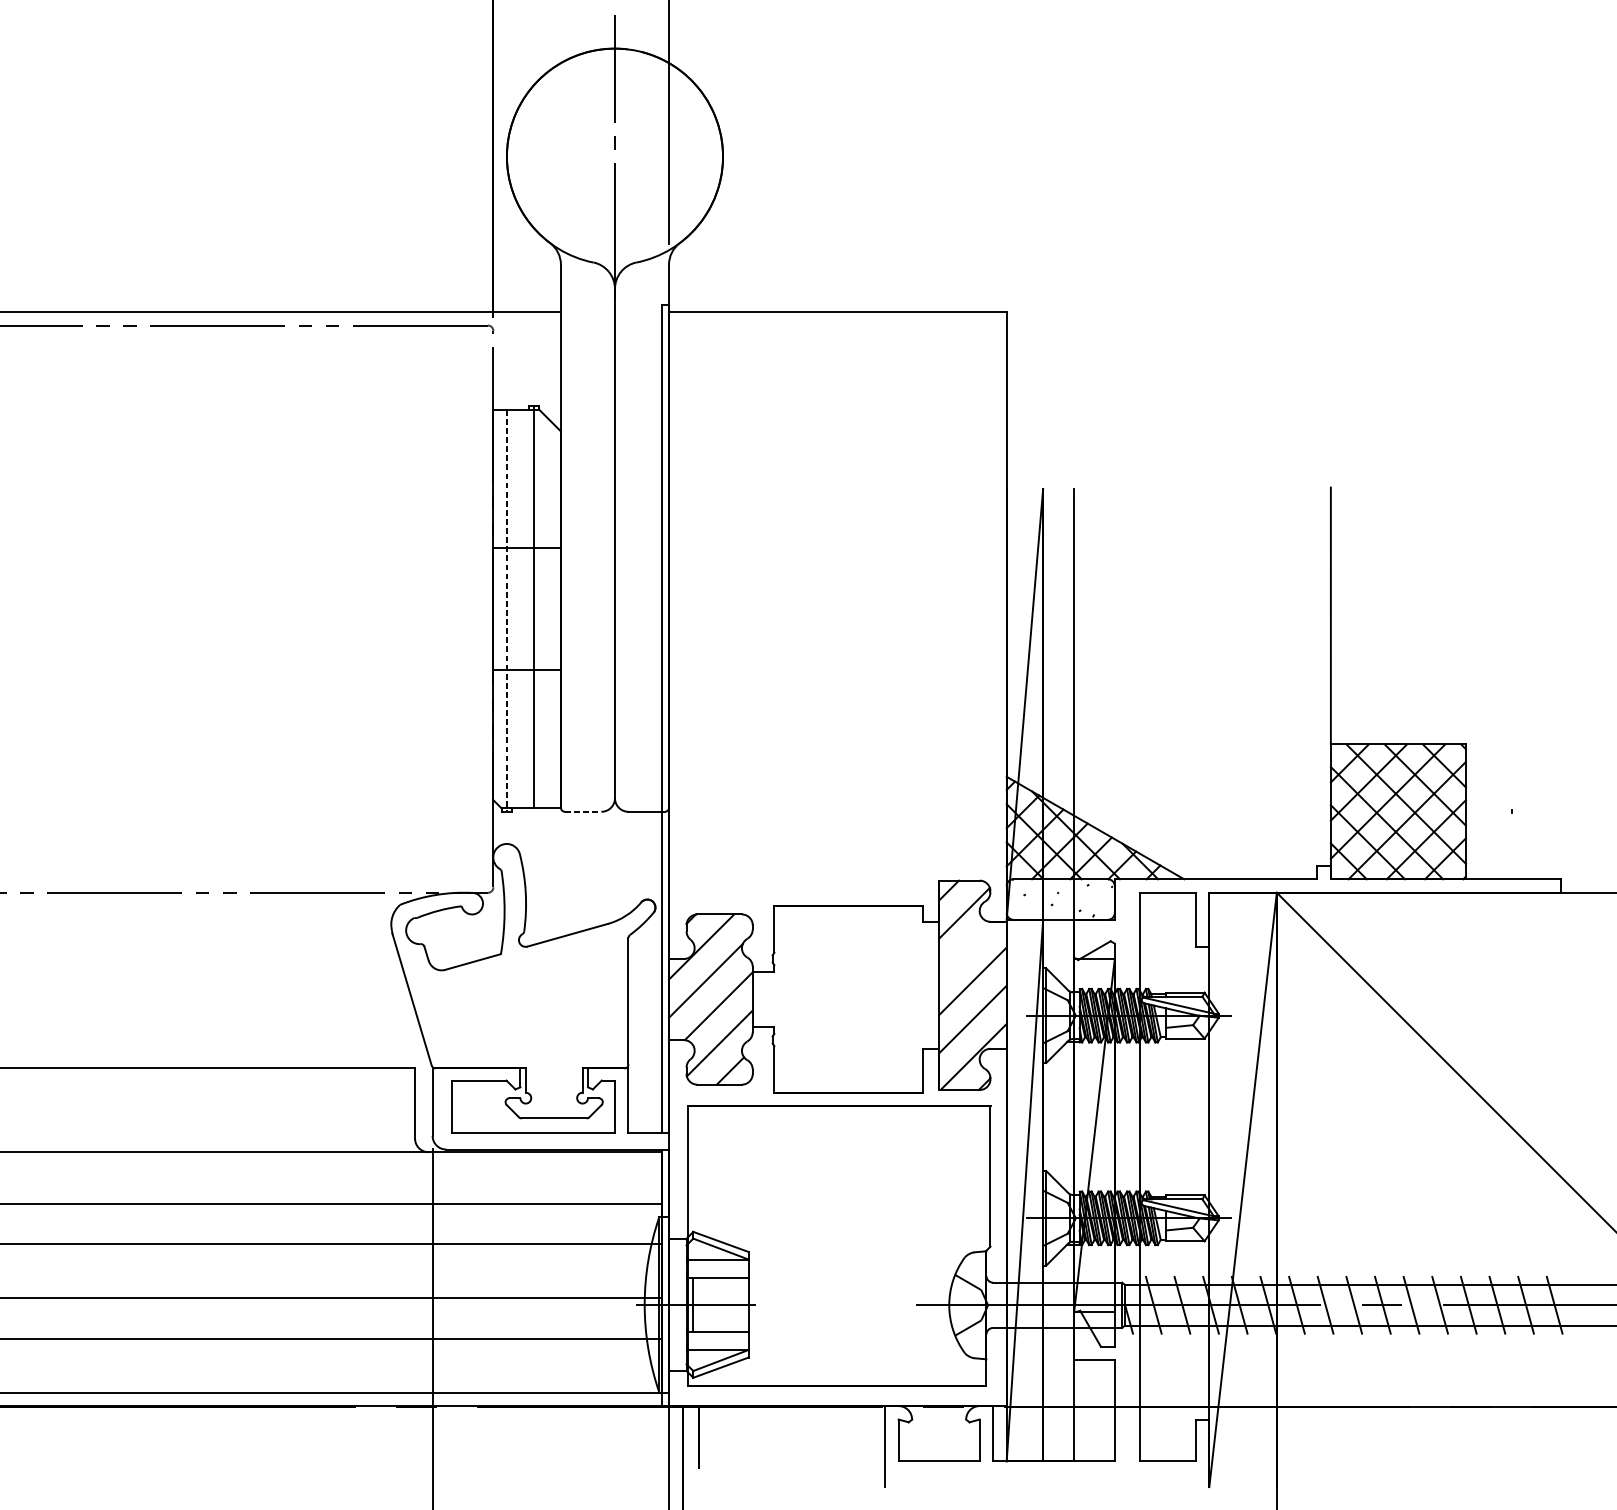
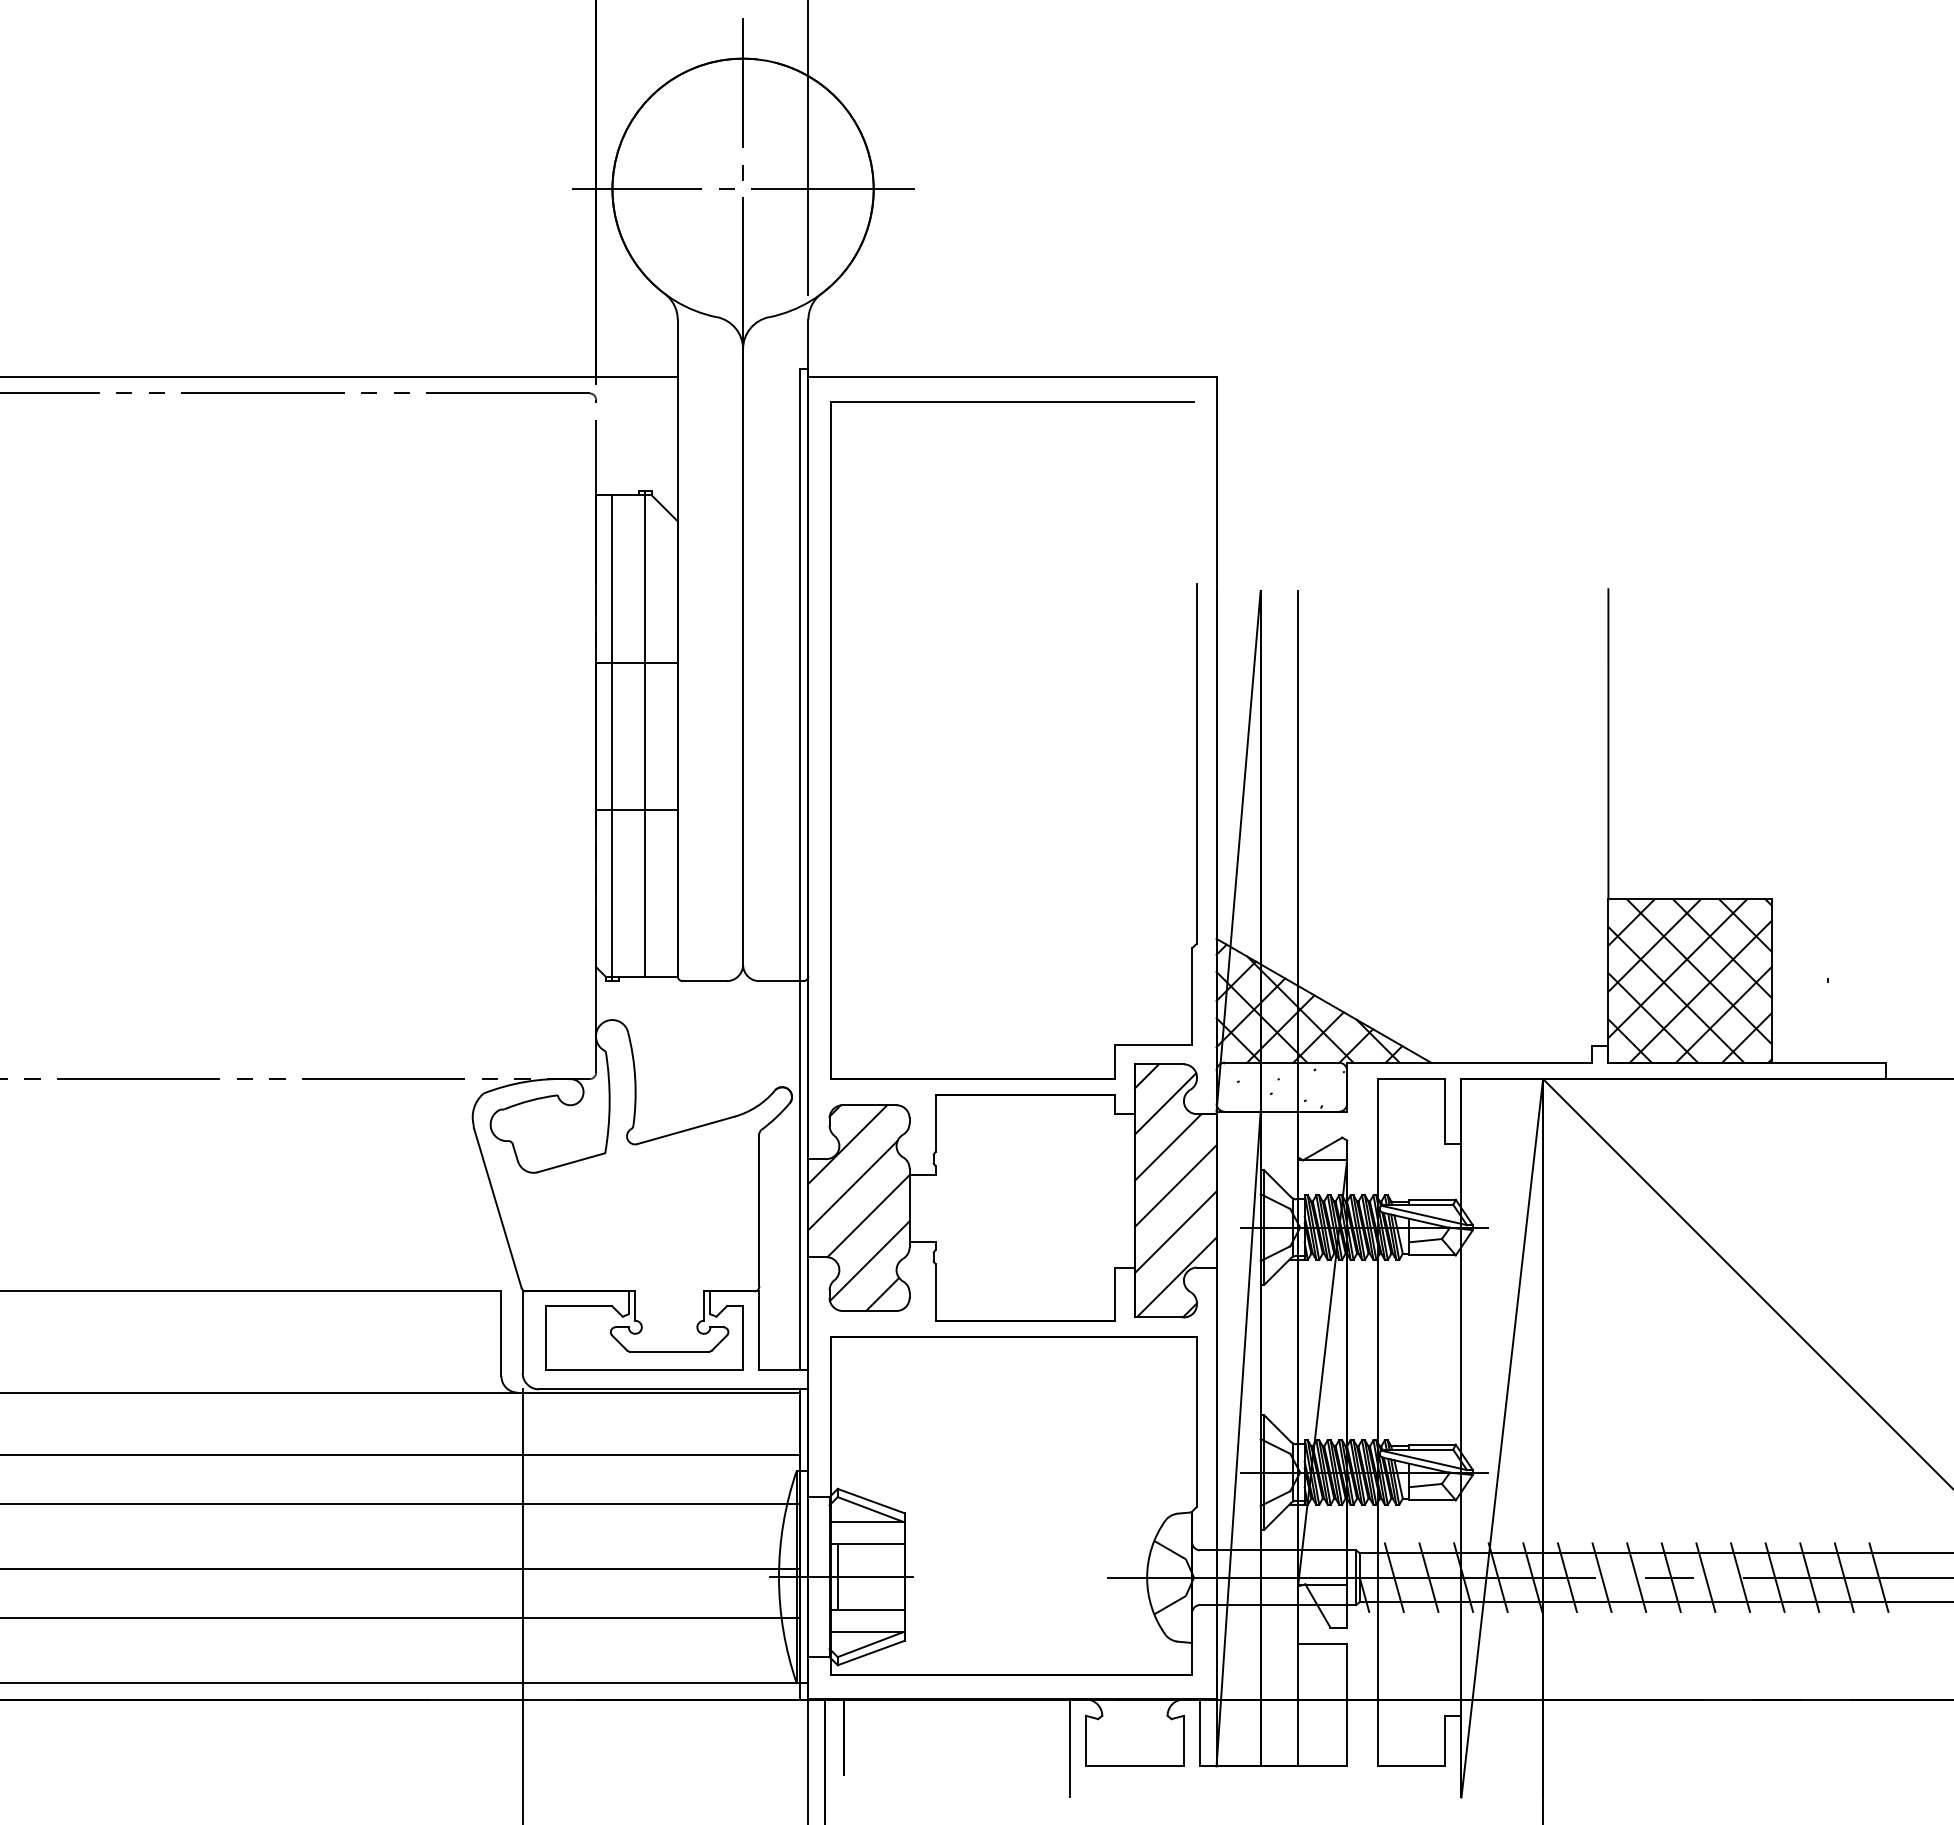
line: (614, 156) -> (742, 189), added
line: (506, 611) -> (612, 738), dashed -> solid
part: (688, 612) -> (831, 740), added
line: (583, 812) -> (705, 981), dashed -> solid
line: (966, 949) -> (1167, 1147), added

